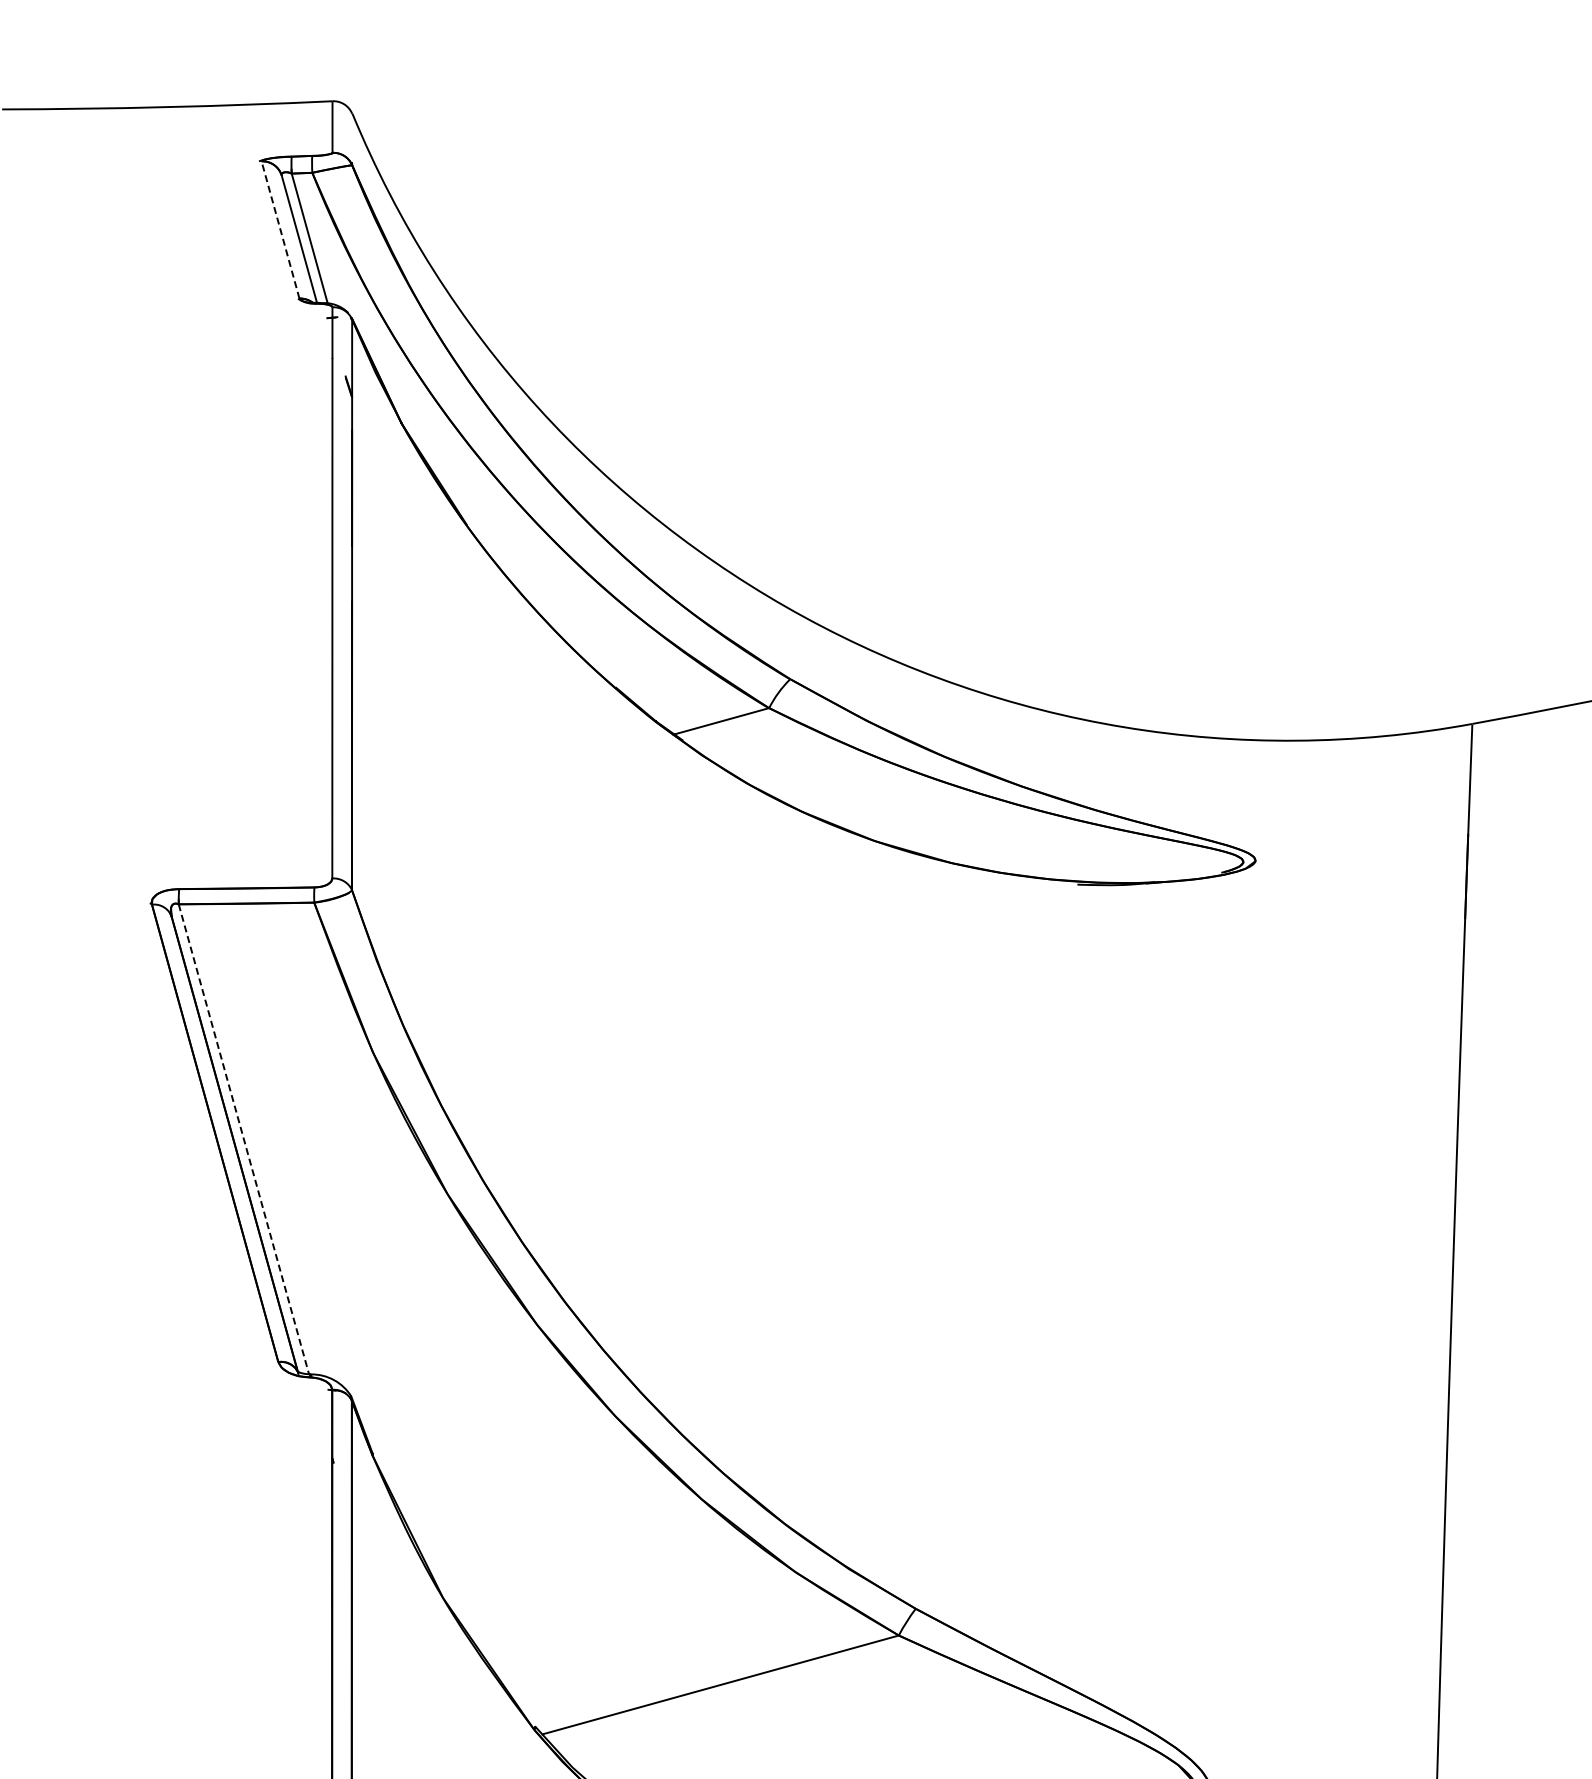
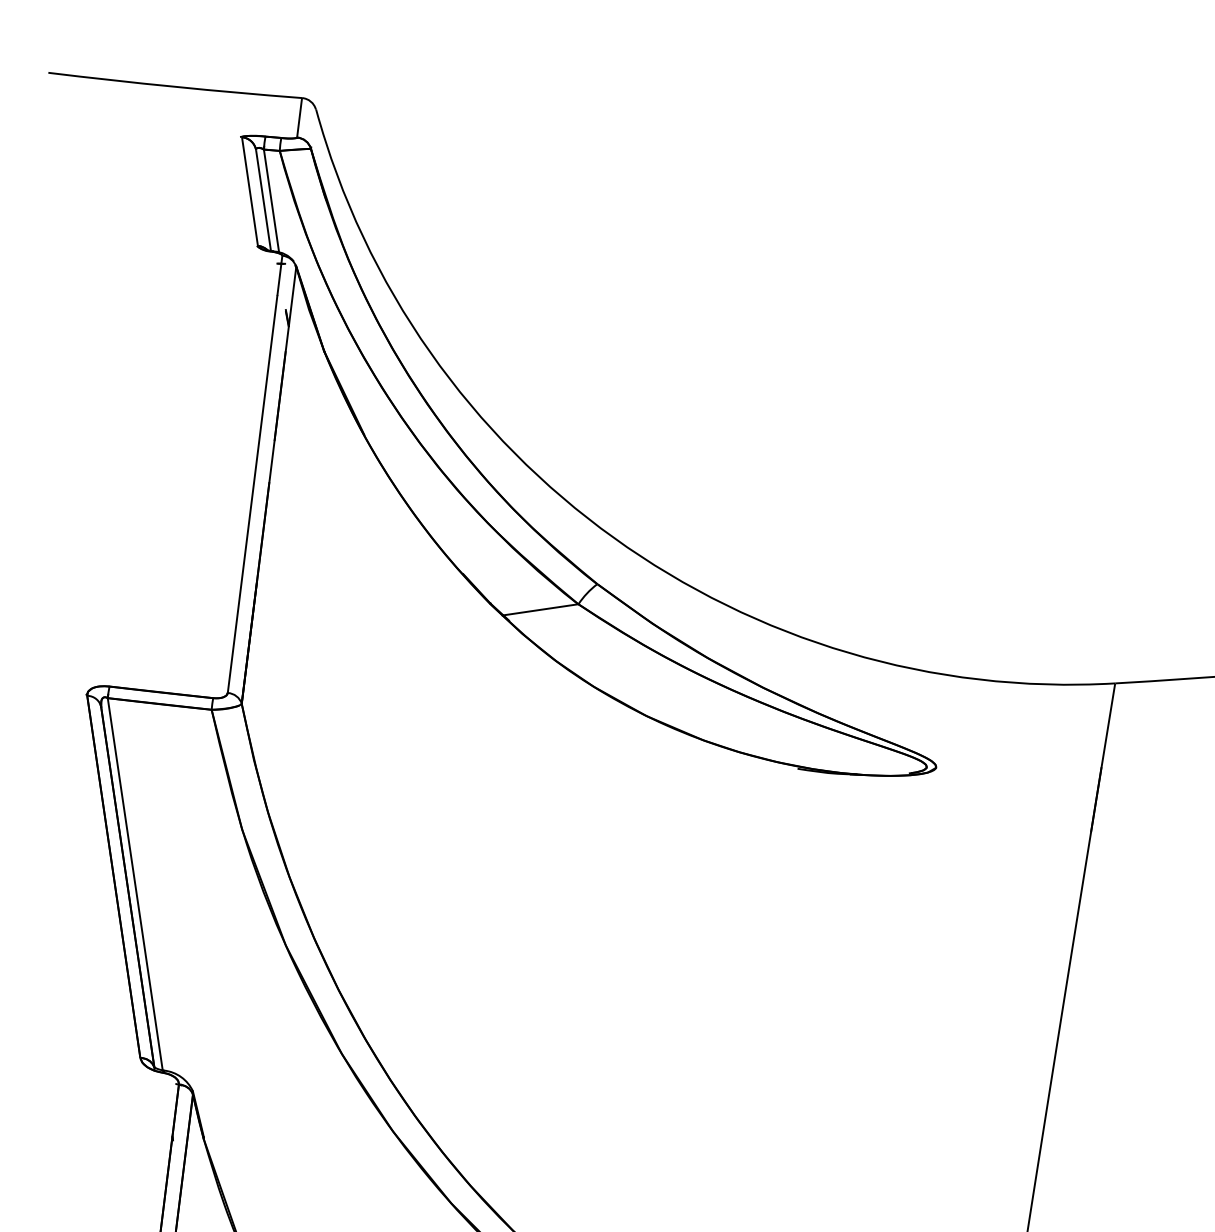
line: (280, 229) -> (250, 191), dashed -> solid
line: (243, 1139) -> (134, 884), dashed -> solid

